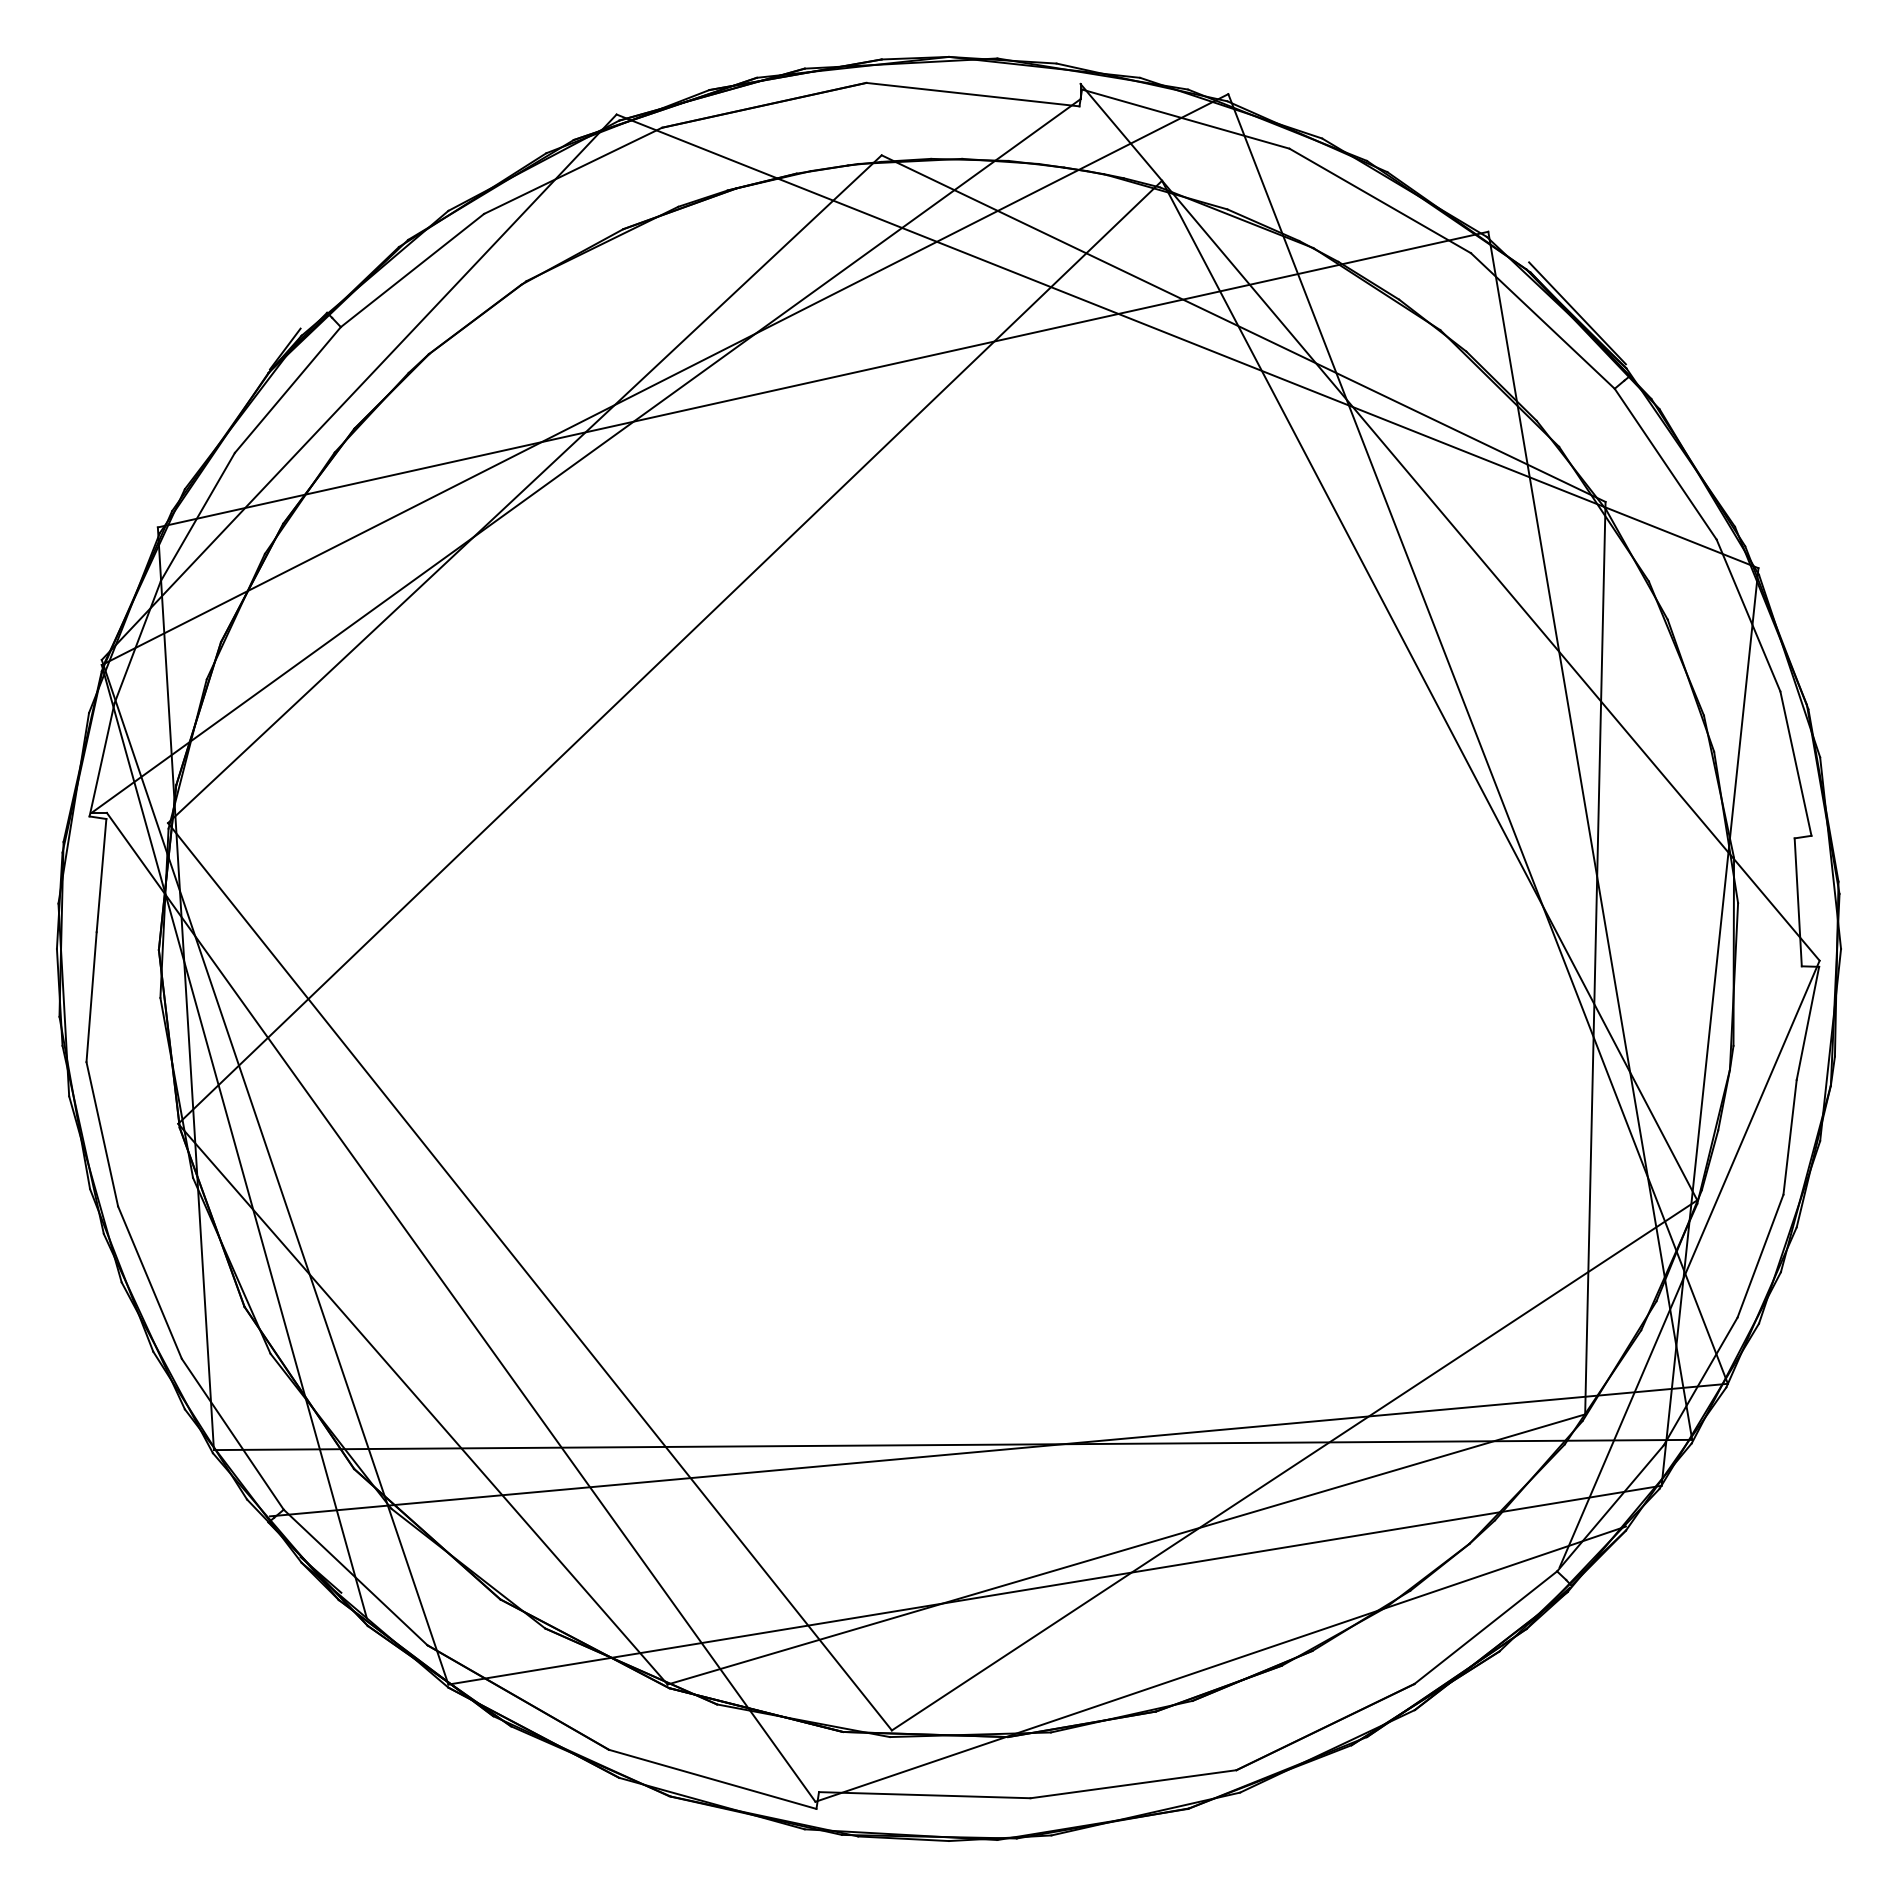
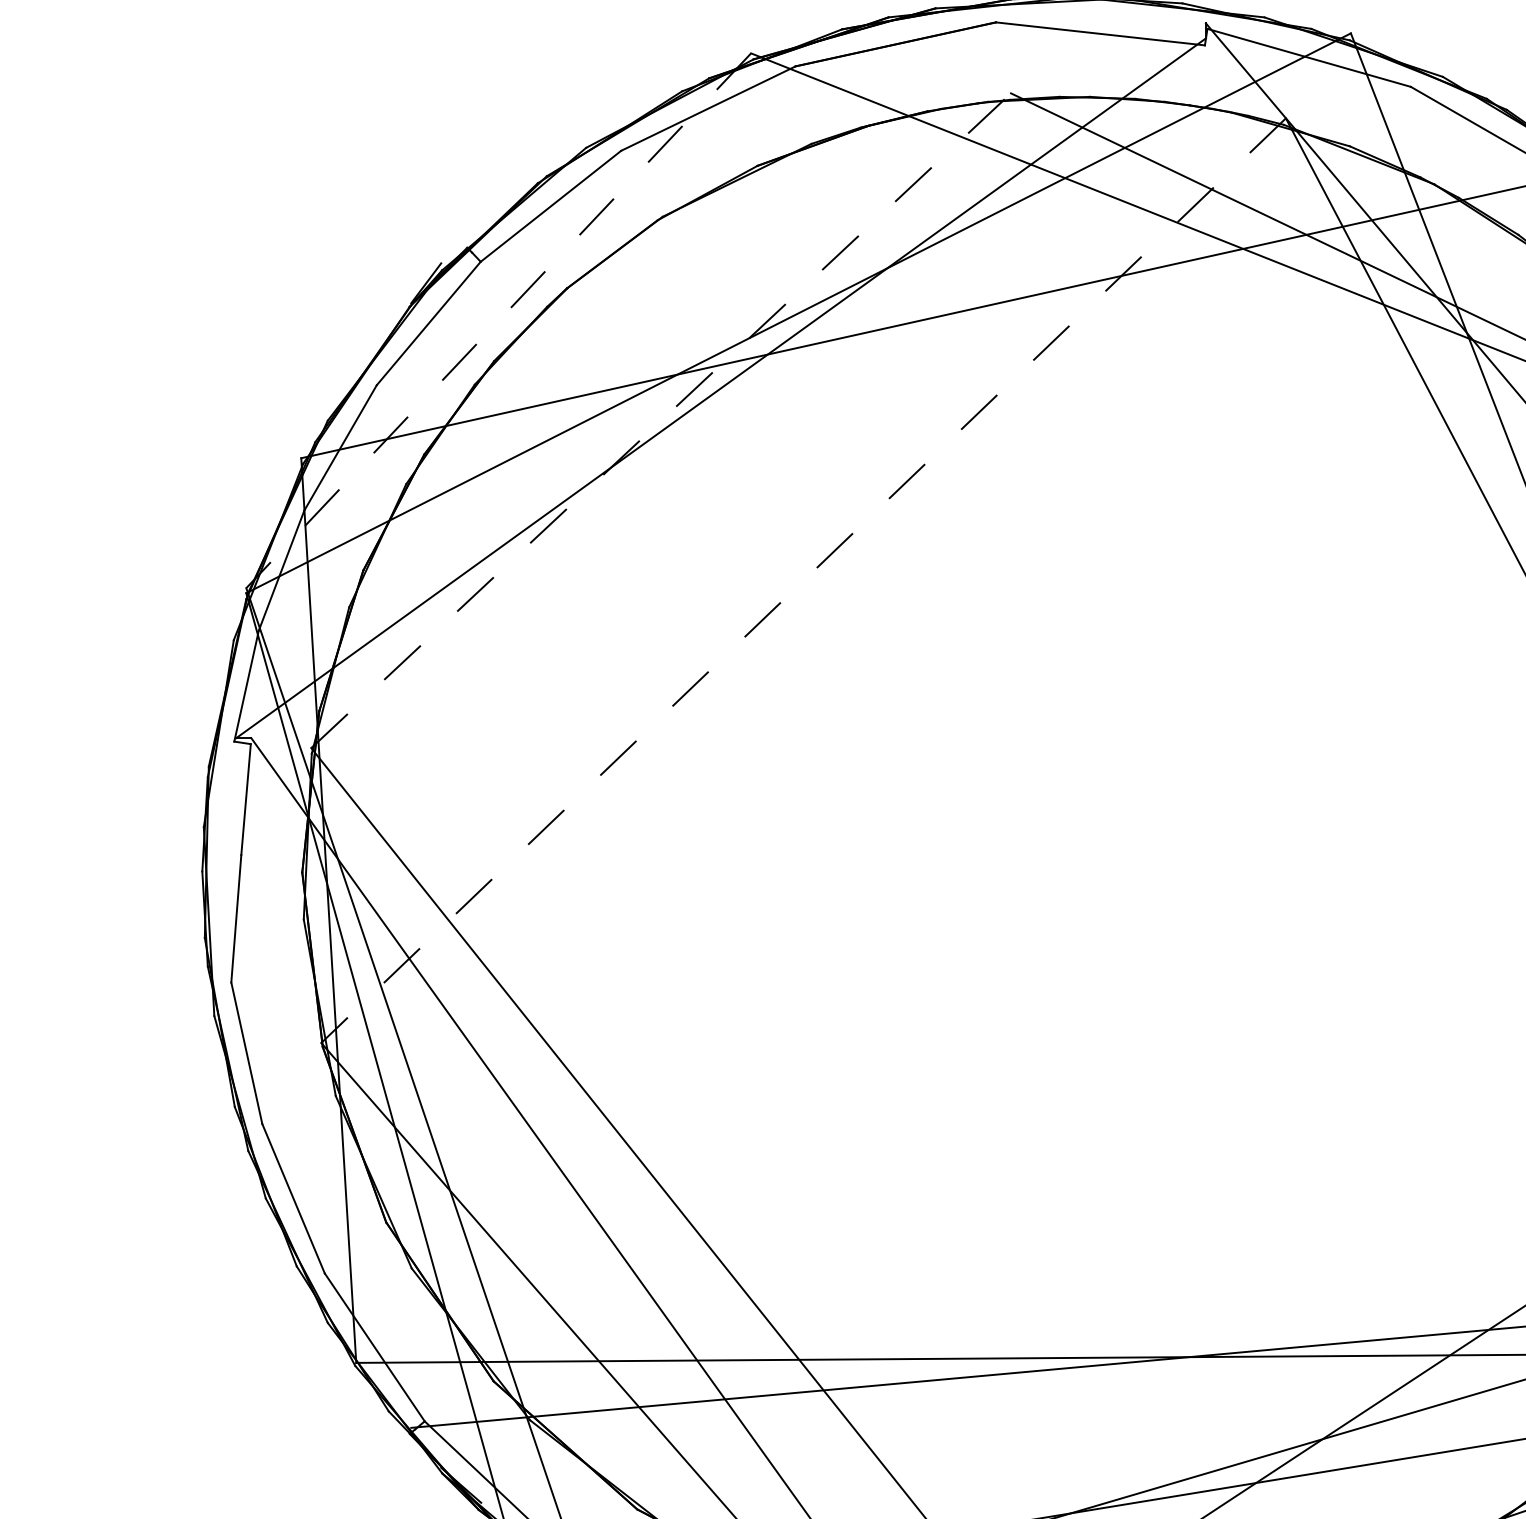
line: (358, 387) -> (498, 321), solid -> dashed
line: (524, 489) -> (660, 421), solid -> dashed
line: (669, 652) -> (802, 580), solid -> dashed

